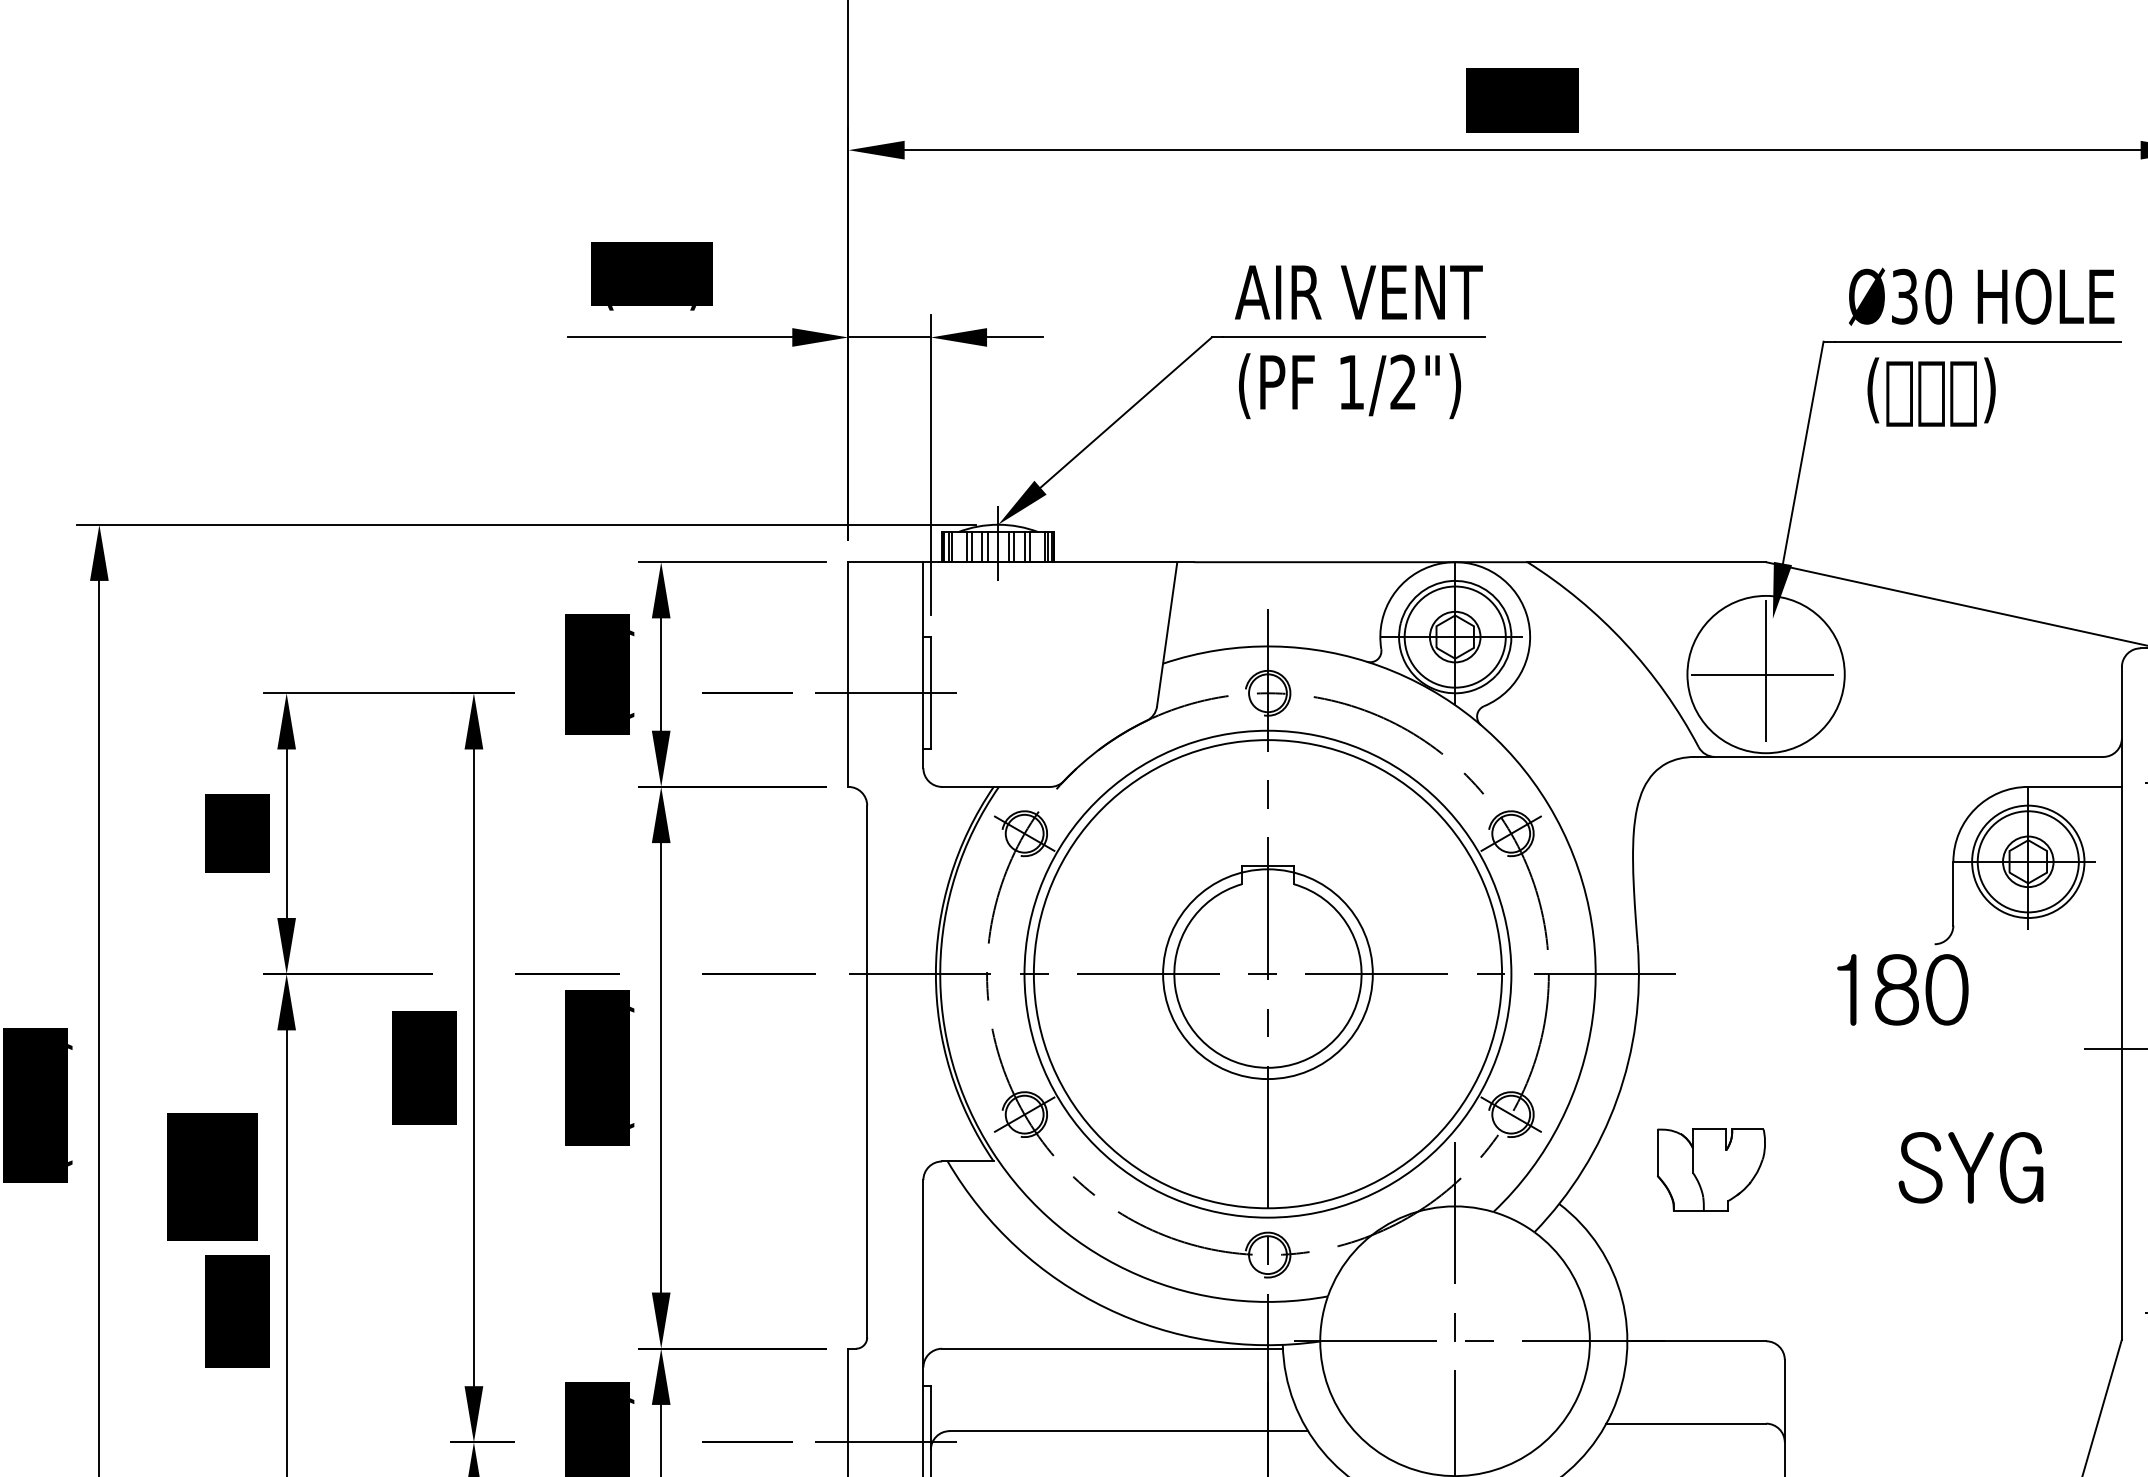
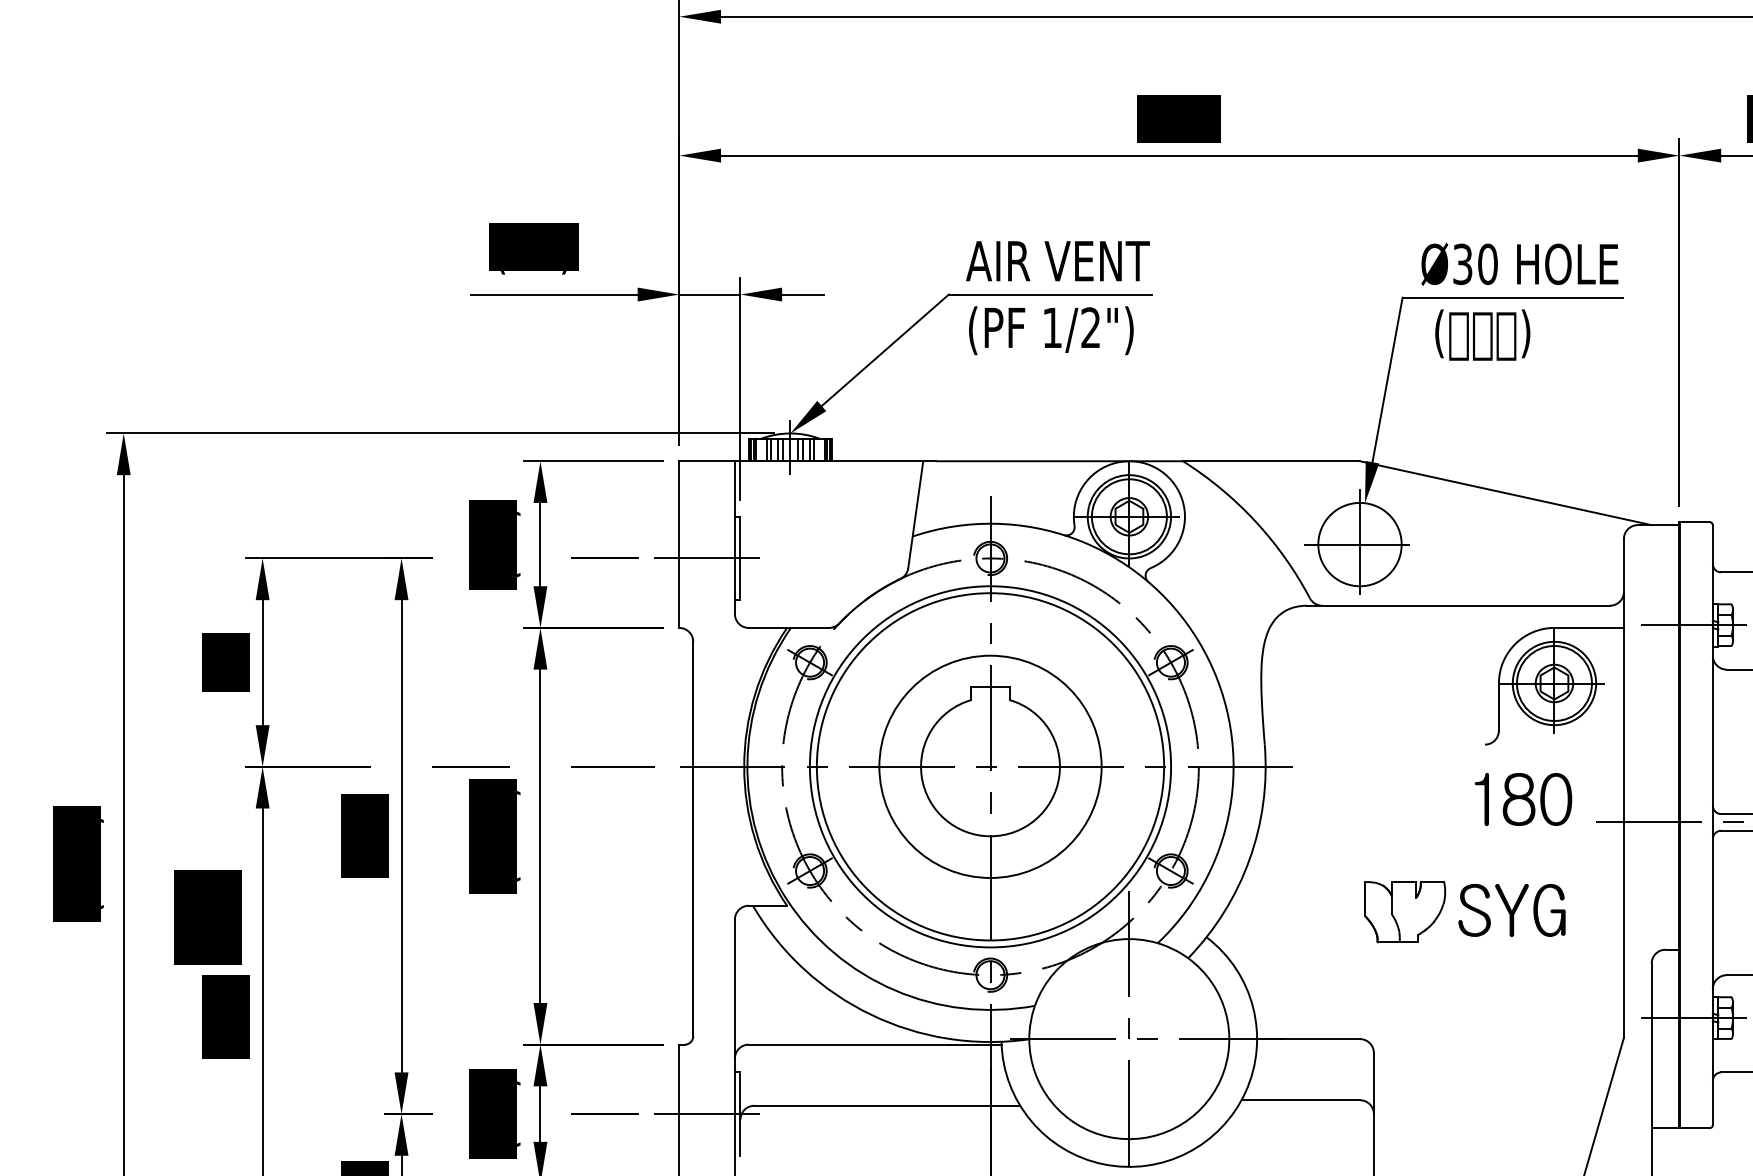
circle: (1765, 674) -> (1359, 544), size x0.71
circle: (1267, 973) -> (990, 766), size x1.43
text: (1902, 989) -> (1523, 799), moved
part: (1711, 1170) -> (1405, 912), moved

